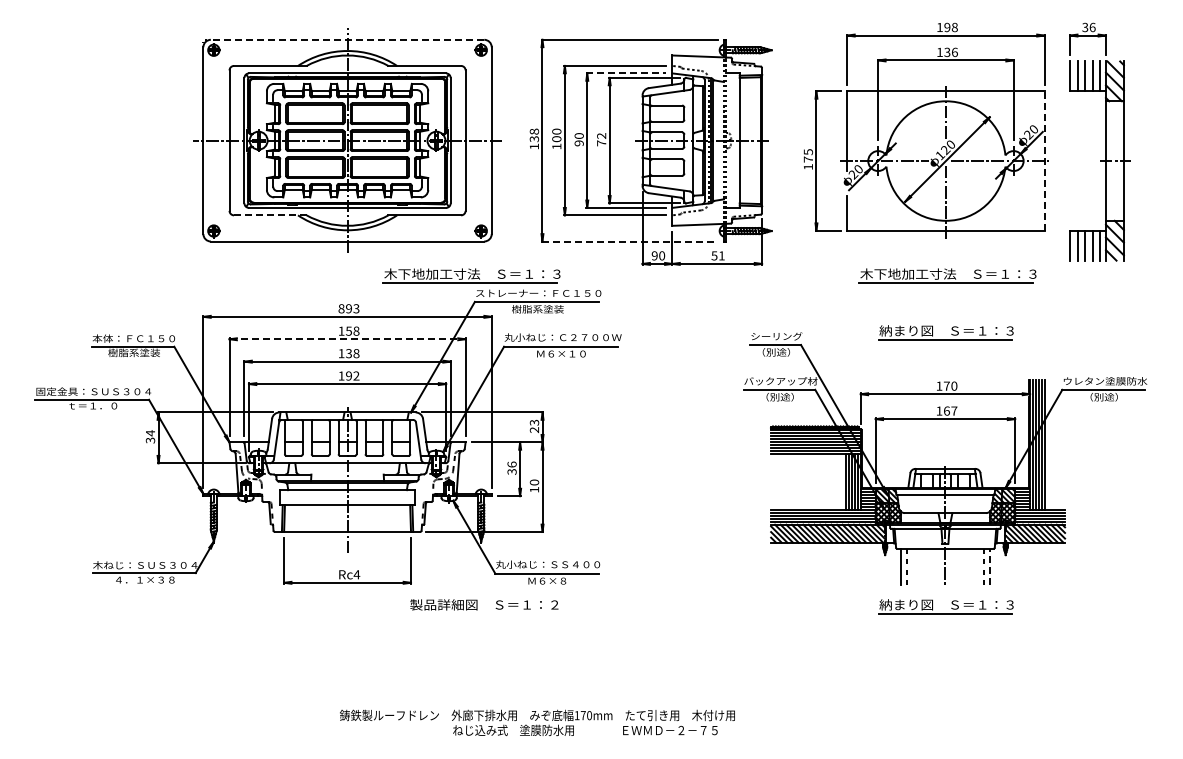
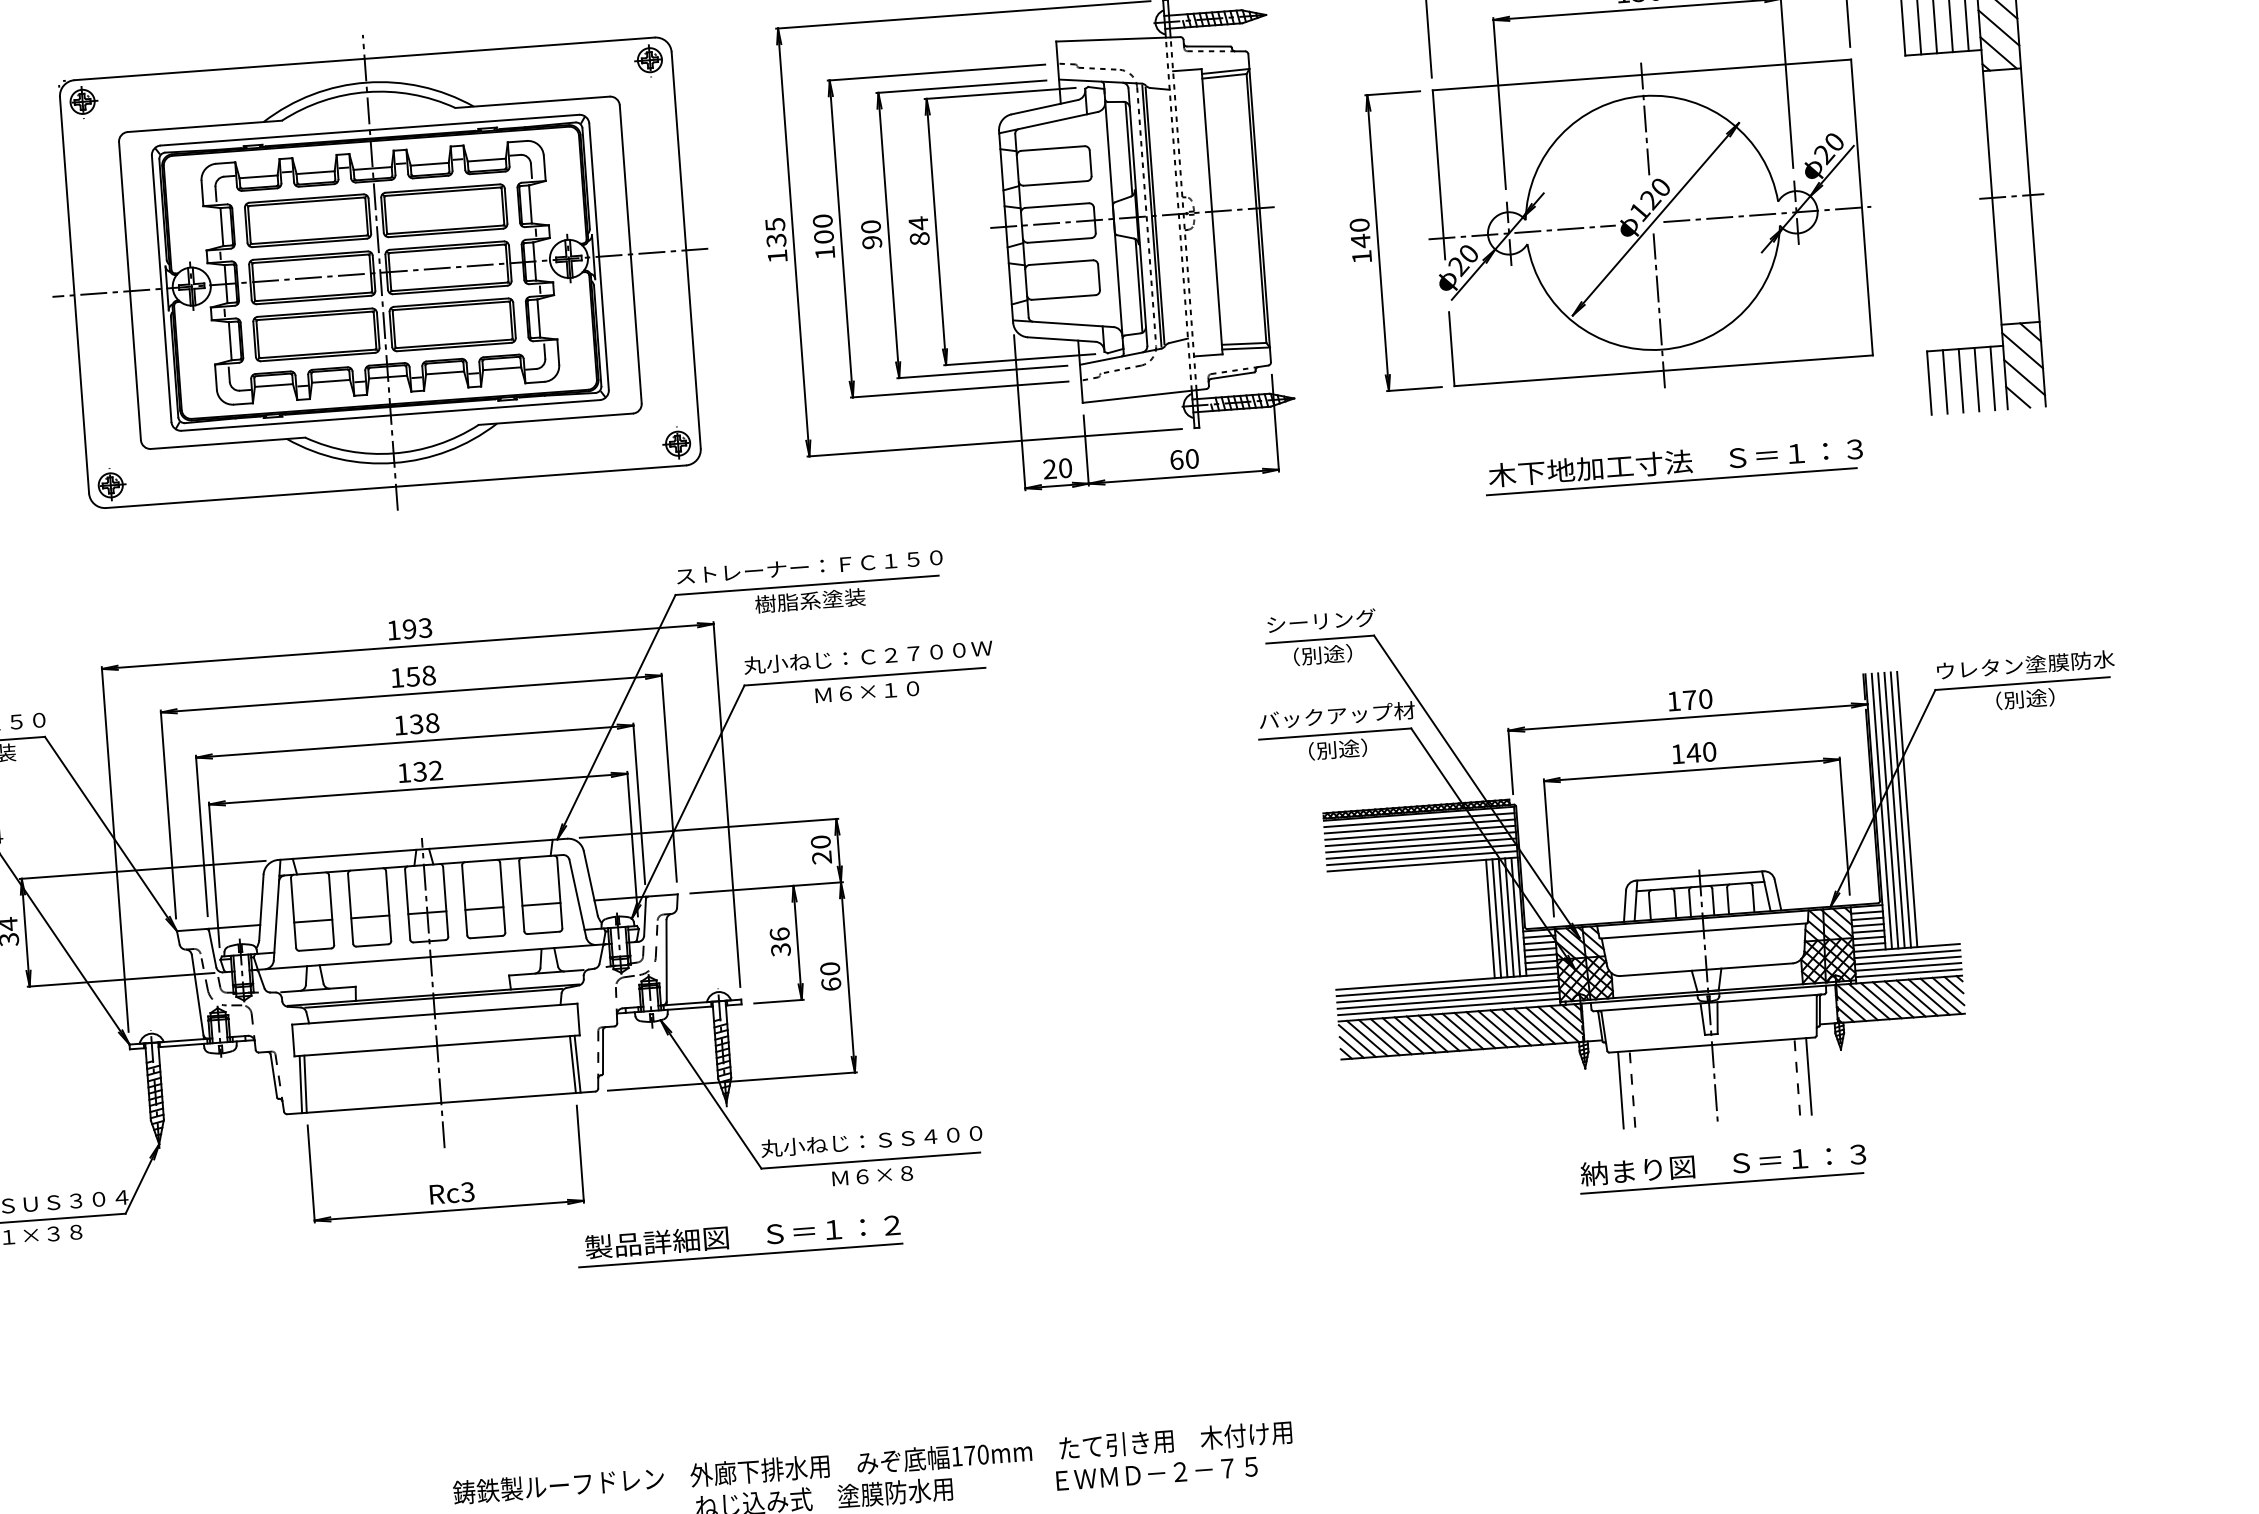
line: (347, 39) -> (364, 58), dashed -> solid
line: (626, 73) -> (961, 86), dashed -> solid
text: (533, 131) -> (773, 224), 138 -> 135
text: (601, 139) -> (918, 230), 72 -> 84
text: (807, 155) -> (1358, 232), 175 -> 140
line: (1044, 161) -> (1861, 208), dashed -> solid
line: (269, 215) -> (226, 443), dashed -> solid
line: (630, 241) -> (996, 442), dashed -> solid
text: (717, 255) -> (1182, 458), 51 -> 60
text: (654, 256) -> (1049, 470), 90 -> 20
part: (471, 275) -> (664, 539), removed
text: (341, 308) -> (393, 629), 893 -> 193
part: (951, 333) -> (1691, 587), removed
line: (348, 339) -> (413, 694), dashed -> solid
text: (348, 375) -> (418, 770), 192 -> 132
text: (950, 410) -> (1701, 751), 167 -> 140
text: (534, 422) -> (820, 841), 23 -> 20
text: (534, 489) -> (831, 983), 10 -> 60
line: (989, 566) -> (1808, 1076), dashed -> solid
text: (356, 574) -> (466, 1191), Rc4 -> Rc3
line: (482, 613) -> (740, 1254), added

